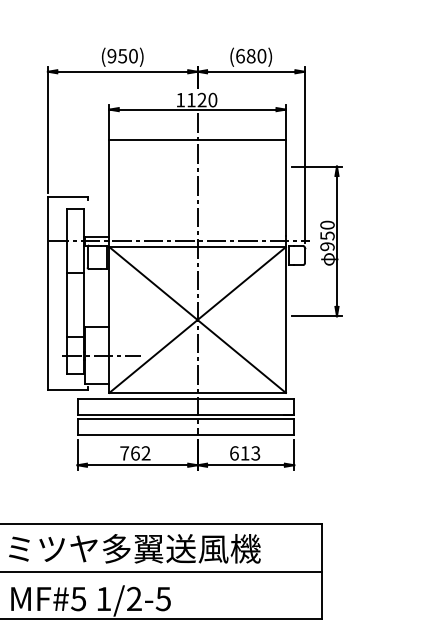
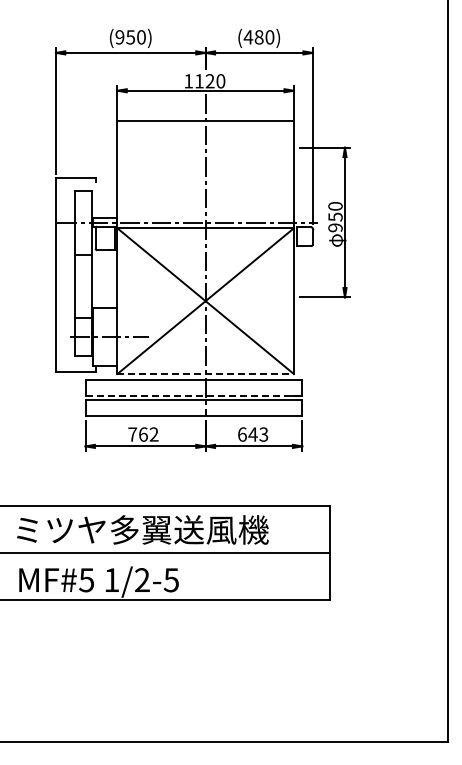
text: (240, 56) -> (248, 37), (680) -> (480)
line: (198, 393) -> (206, 374), solid -> dashed
line: (186, 414) -> (194, 395), solid -> dashed
text: (244, 453) -> (252, 434), 613 -> 643

